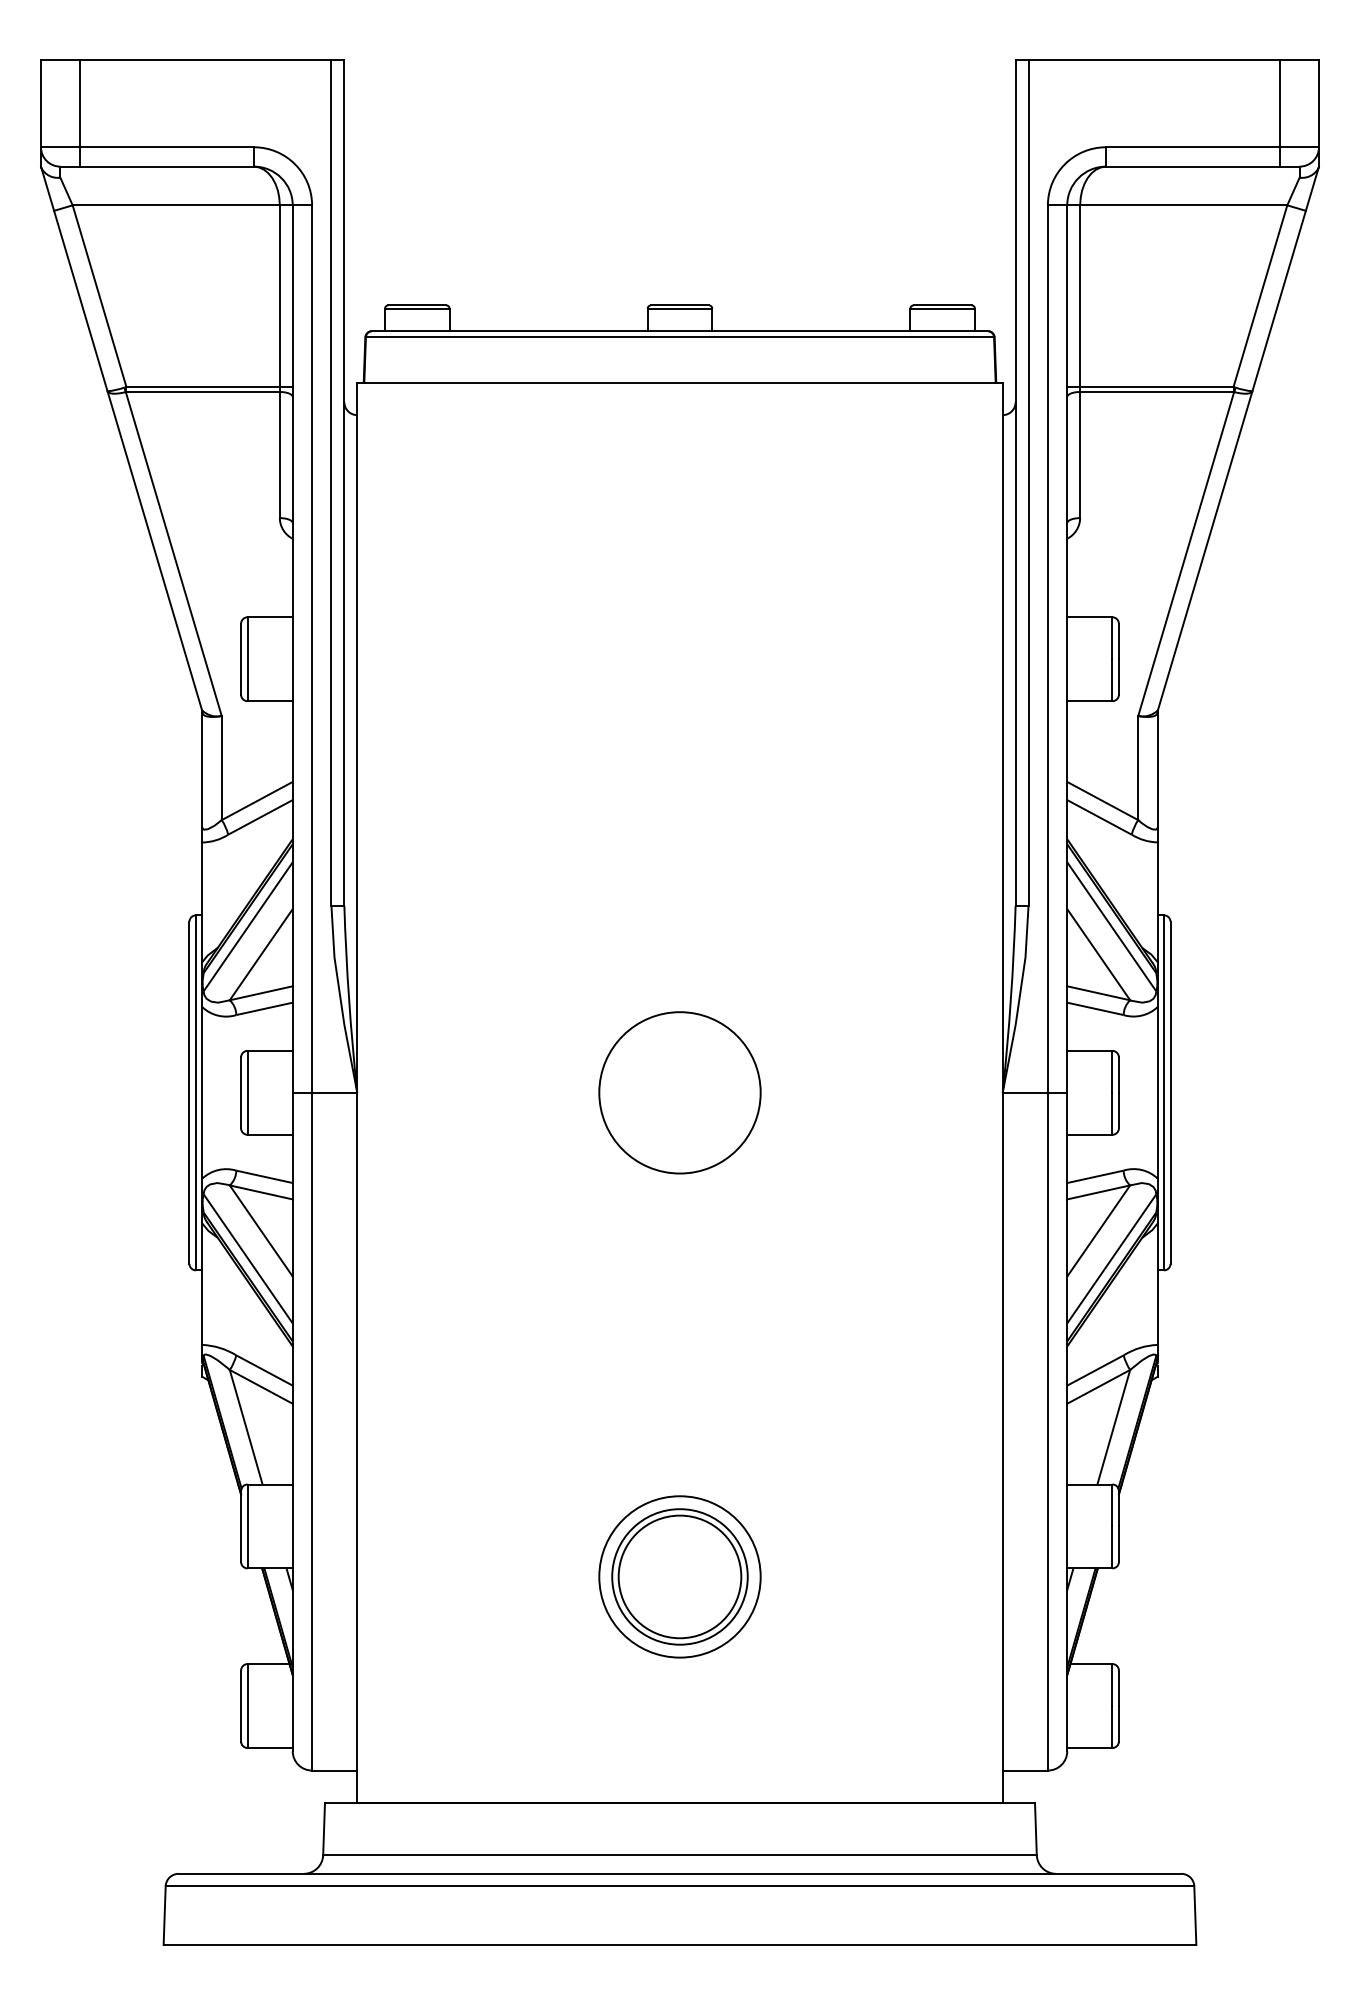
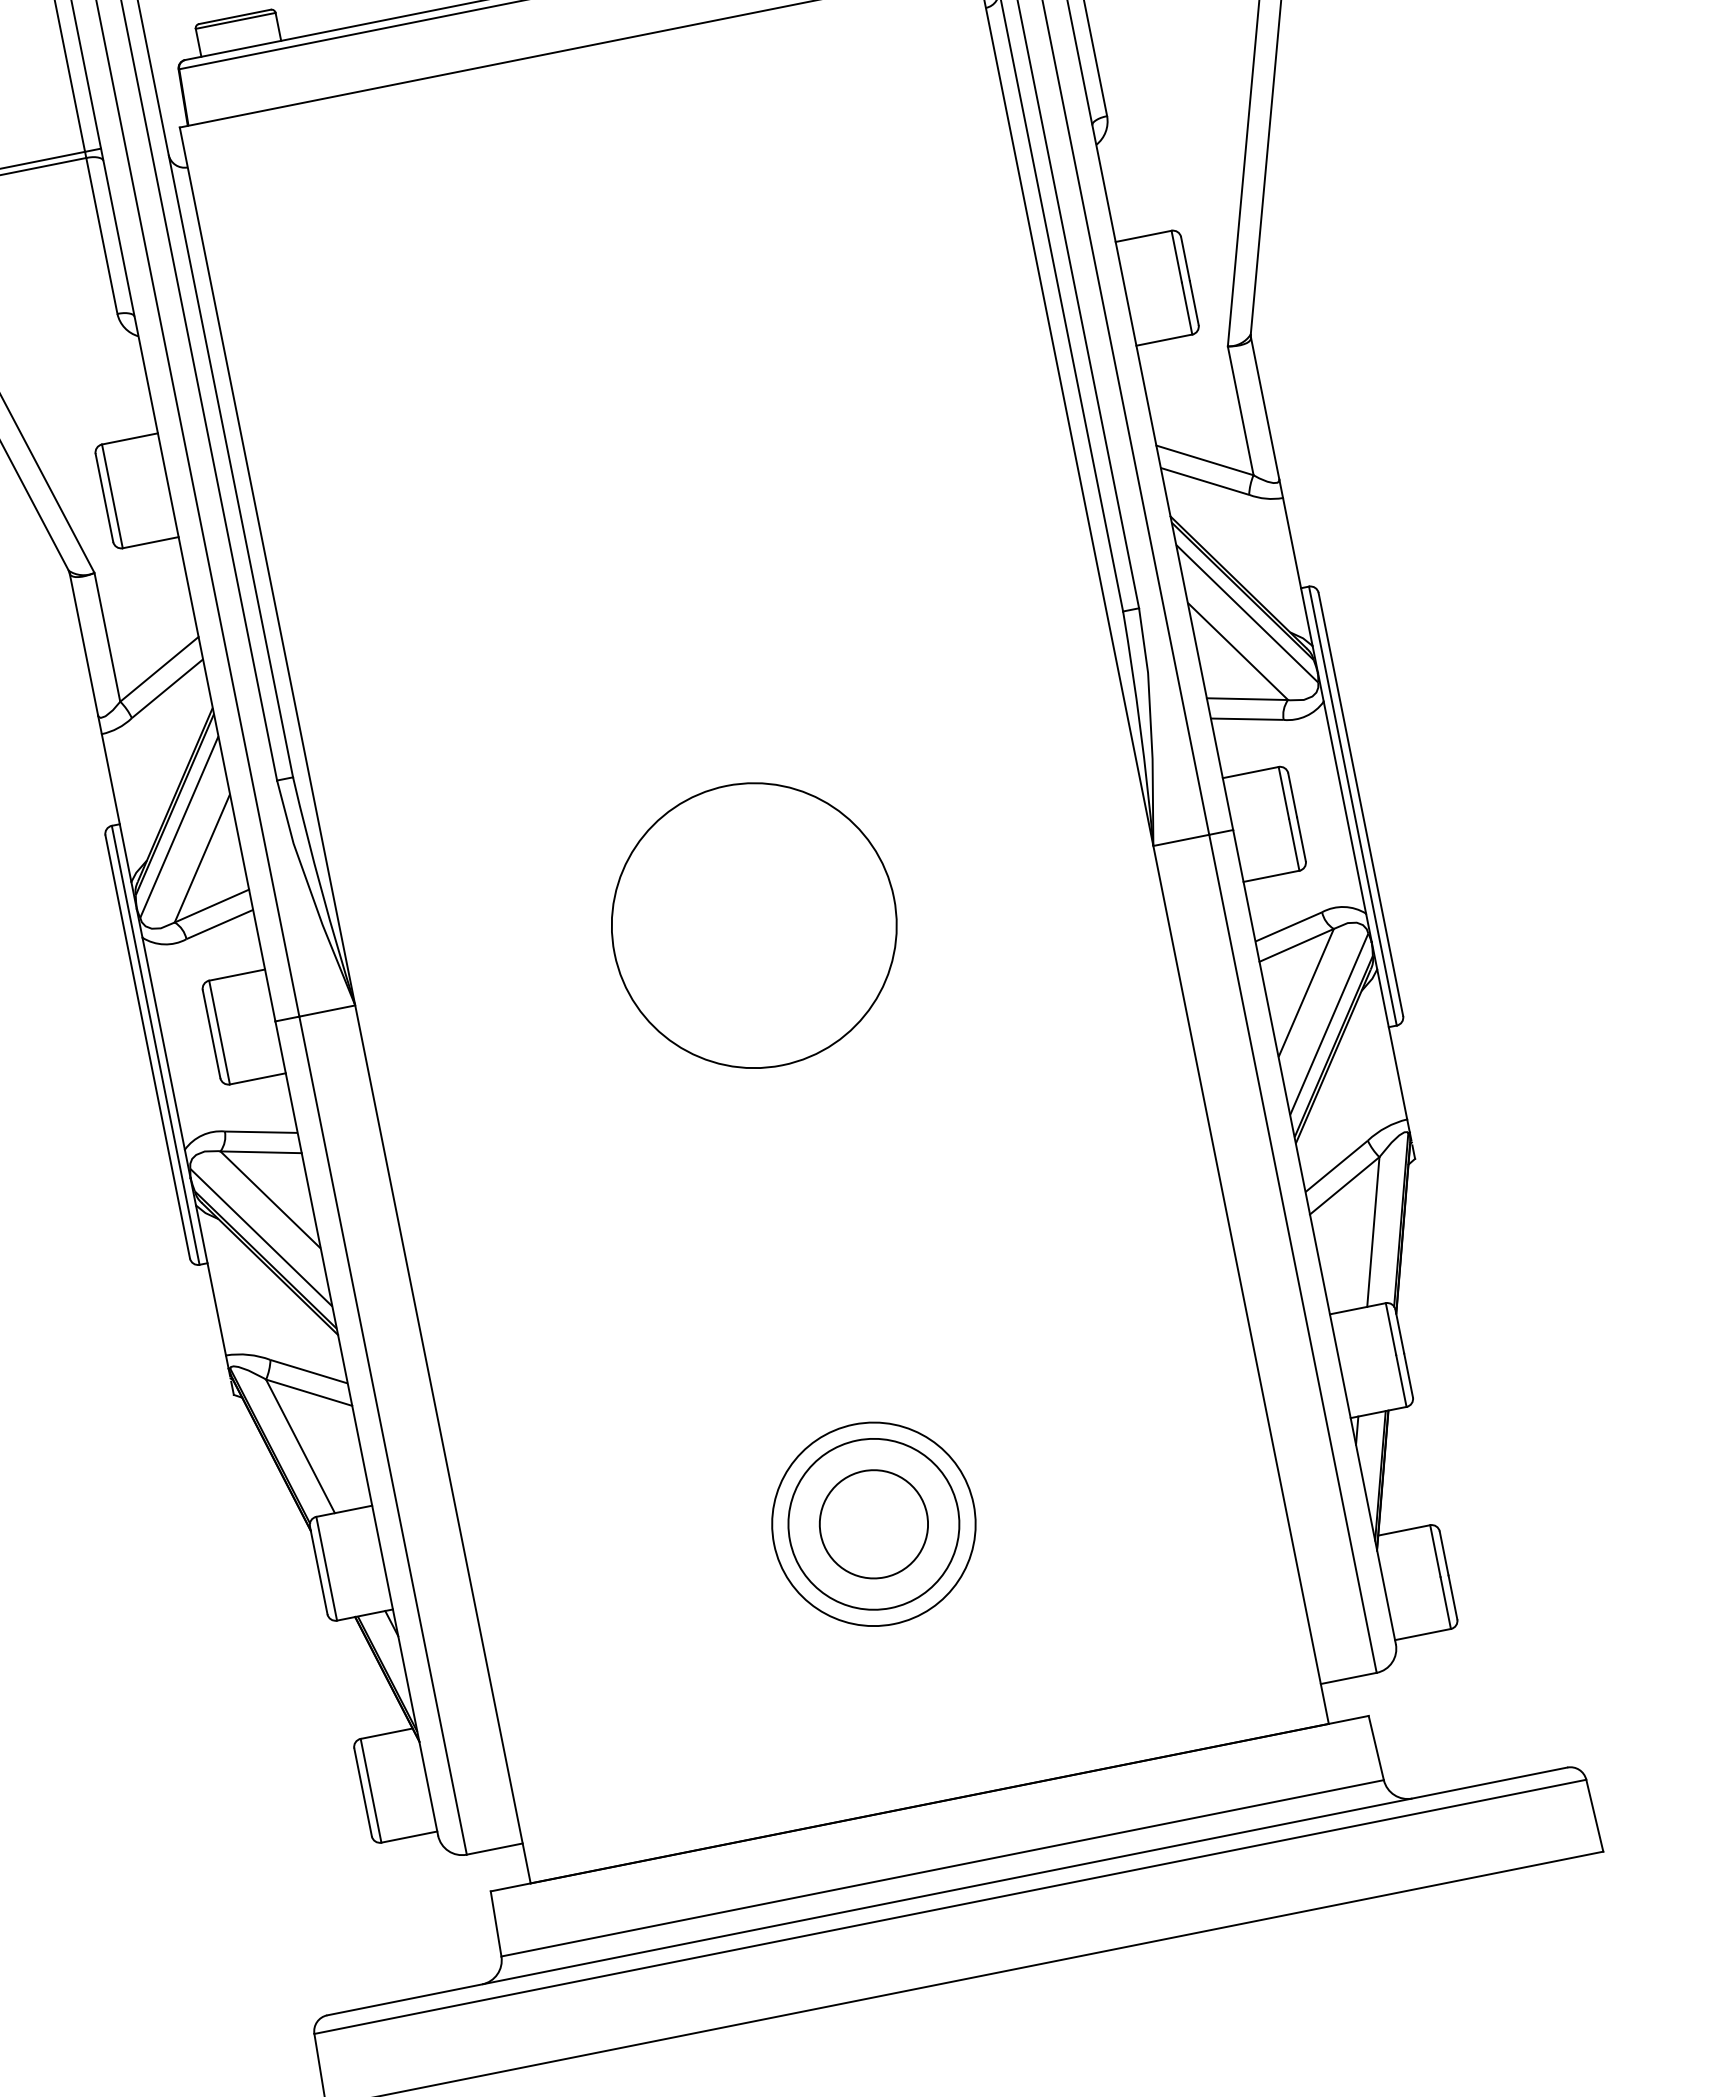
circle: (679, 1092) -> (753, 925), size x1.4
circle: (679, 1576) -> (873, 1523), size x0.7

